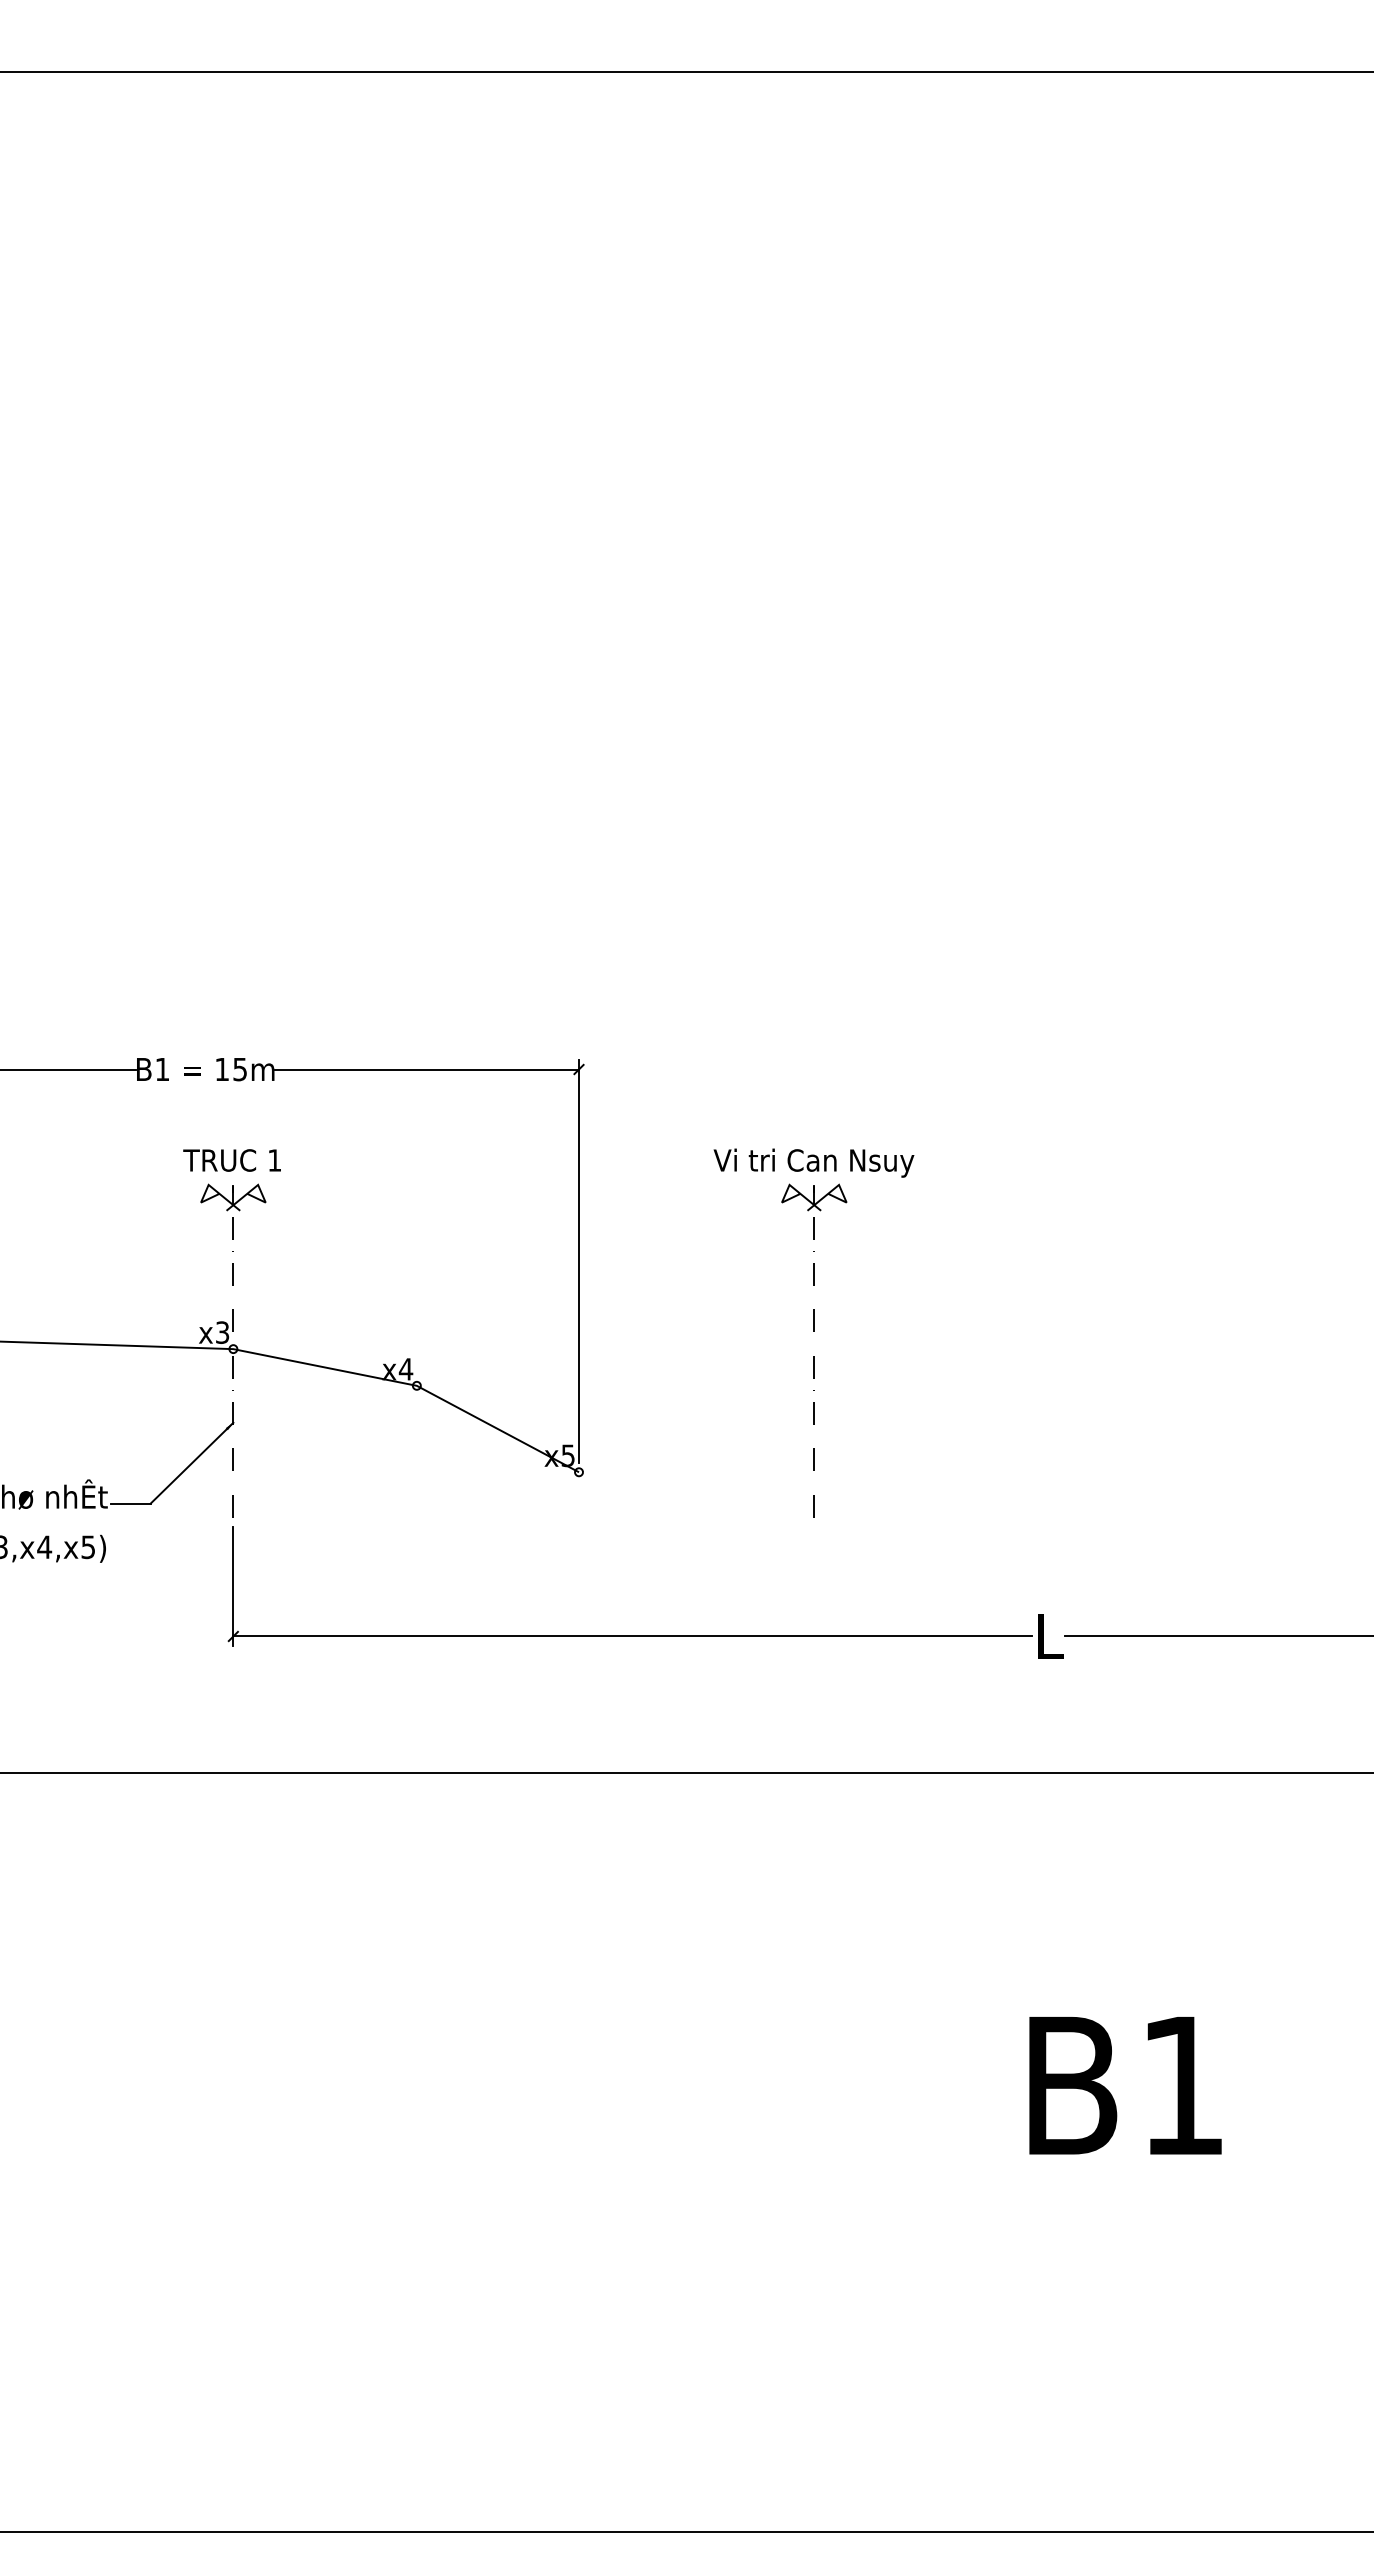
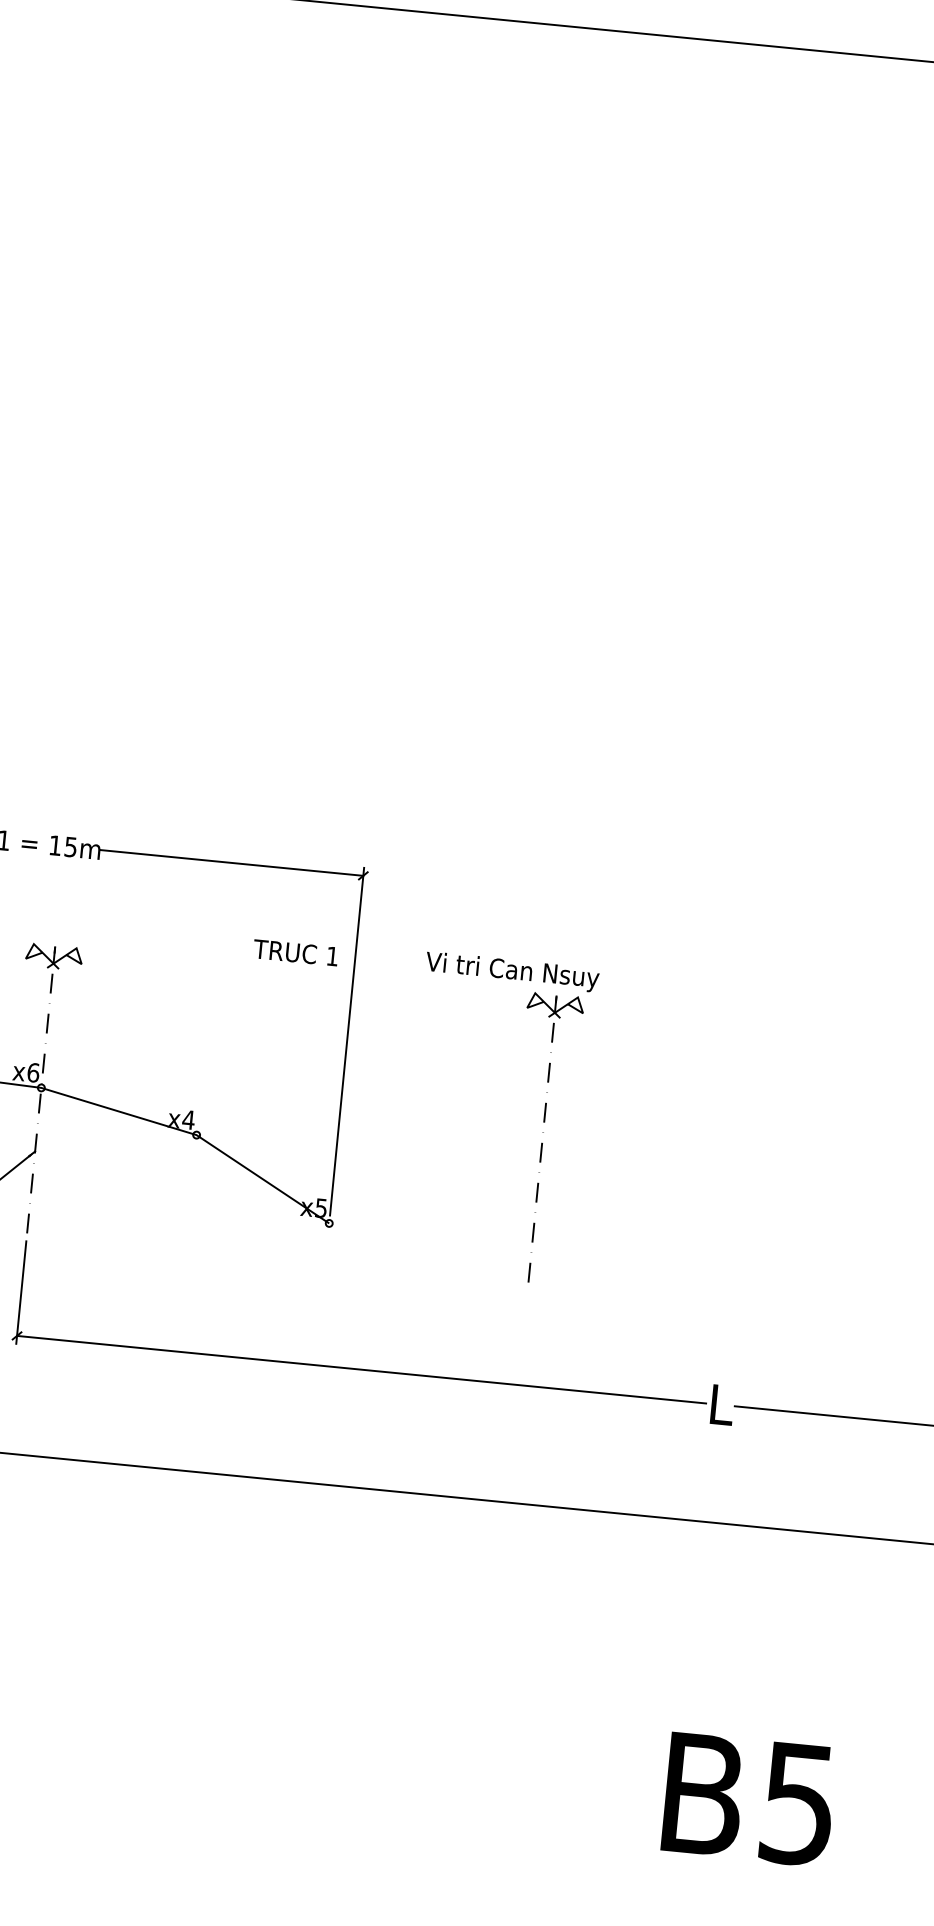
text: (231, 1160) -> (295, 952), moved
text: (813, 1162) -> (512, 971), moved
text: (222, 1332) -> (33, 1072), x3 -> x6
text: (1182, 2086) -> (798, 1804), B1 -> B5

